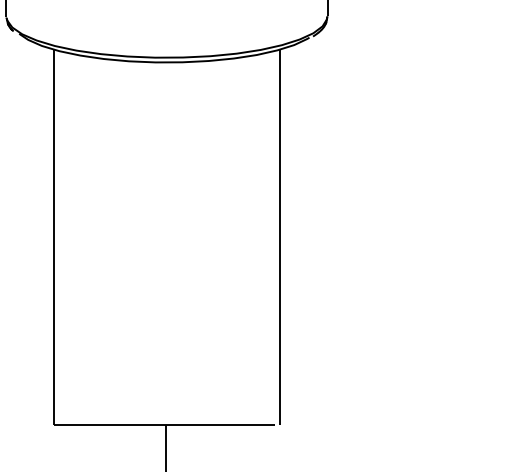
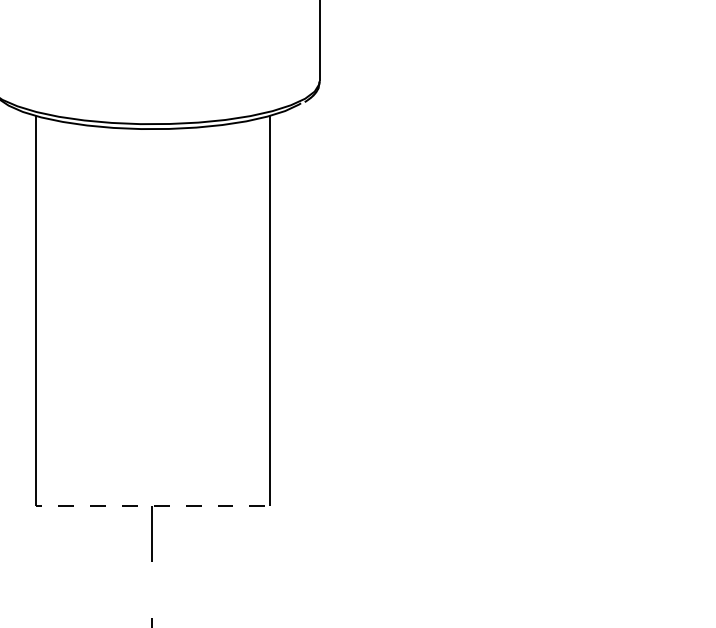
line: (164, 424) -> (150, 505), solid -> dashed

